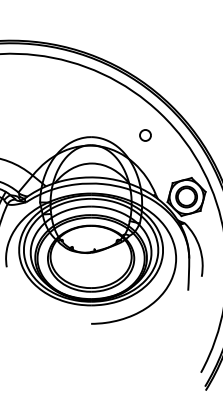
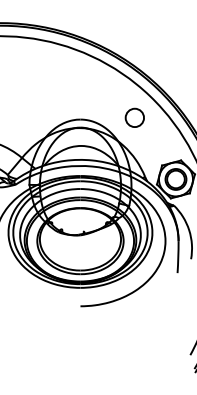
circle: (145, 135) -> (134, 117), size x1.67

